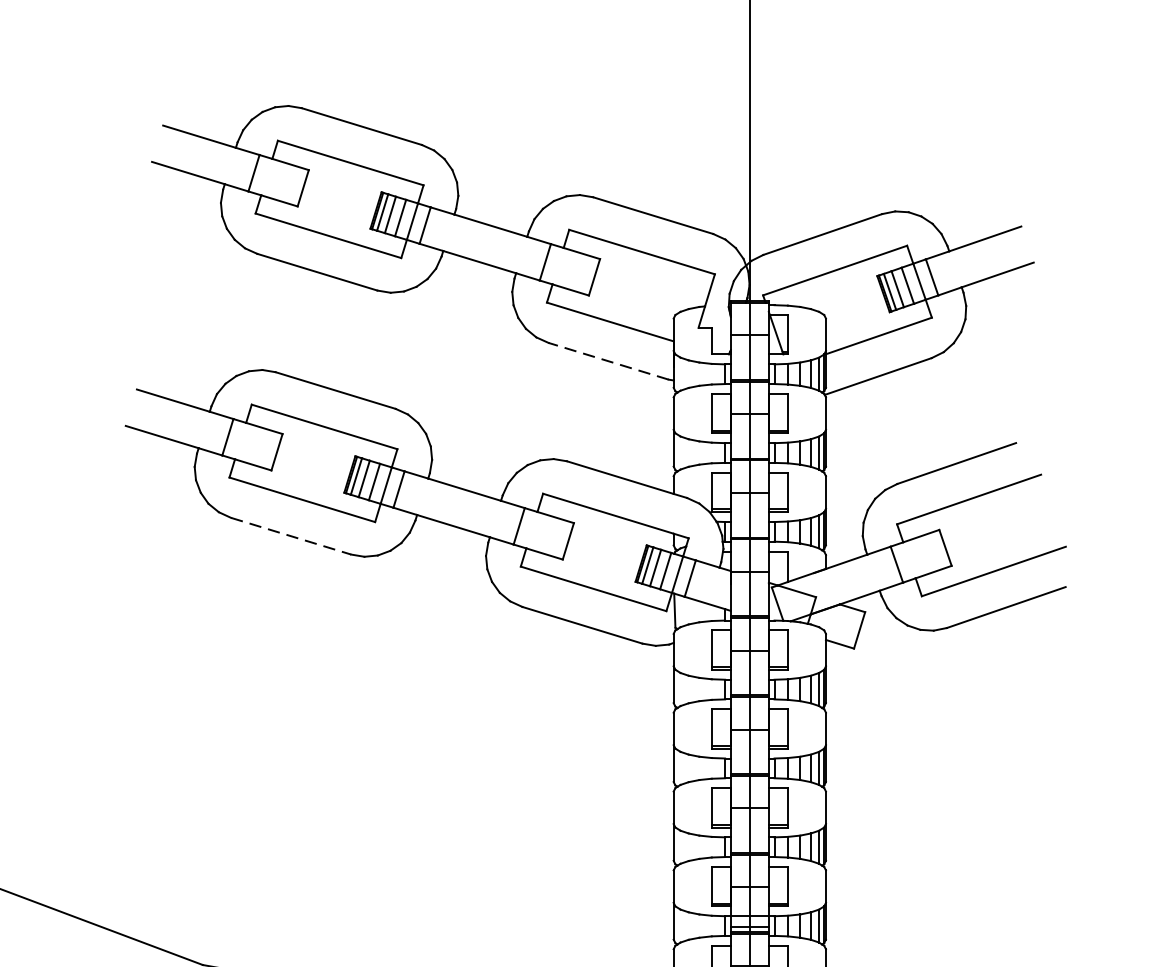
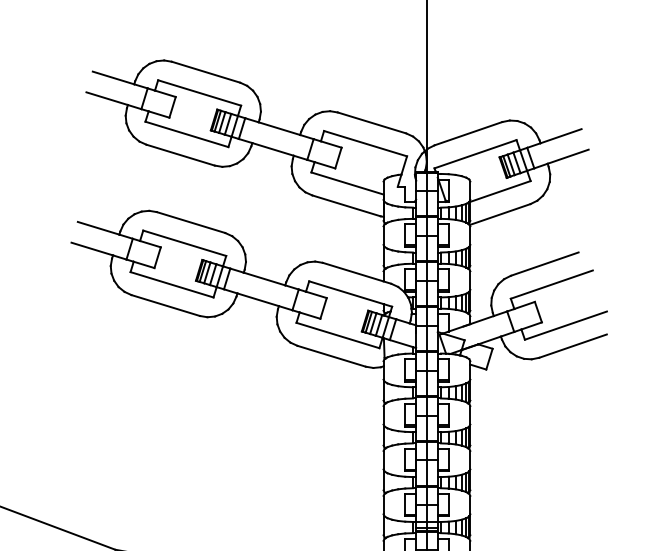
line: (608, 360) -> (346, 205), dashed -> solid
line: (290, 536) -> (165, 305), dashed -> solid

